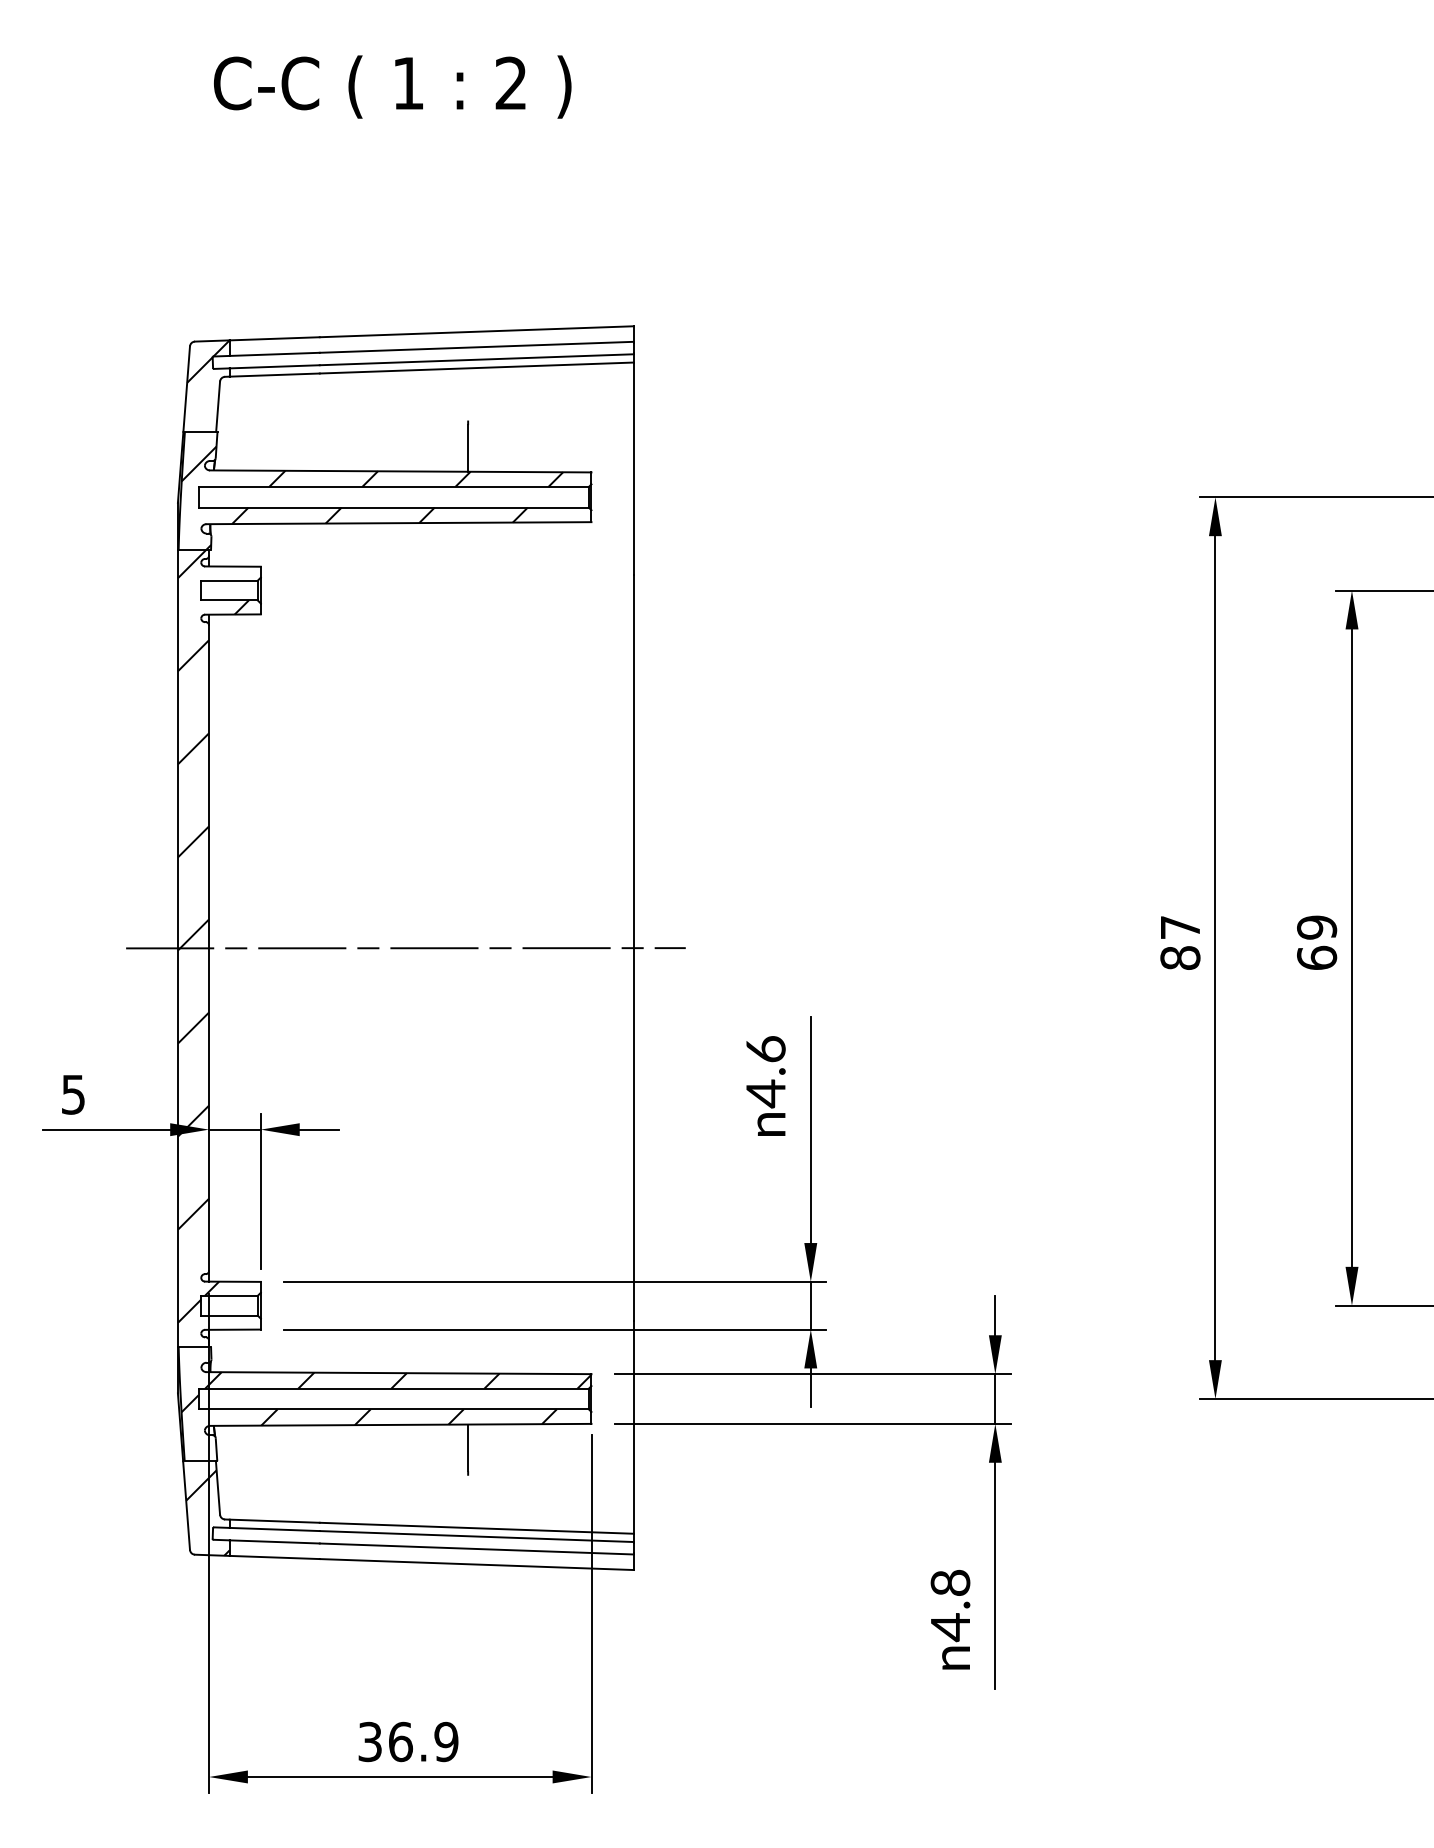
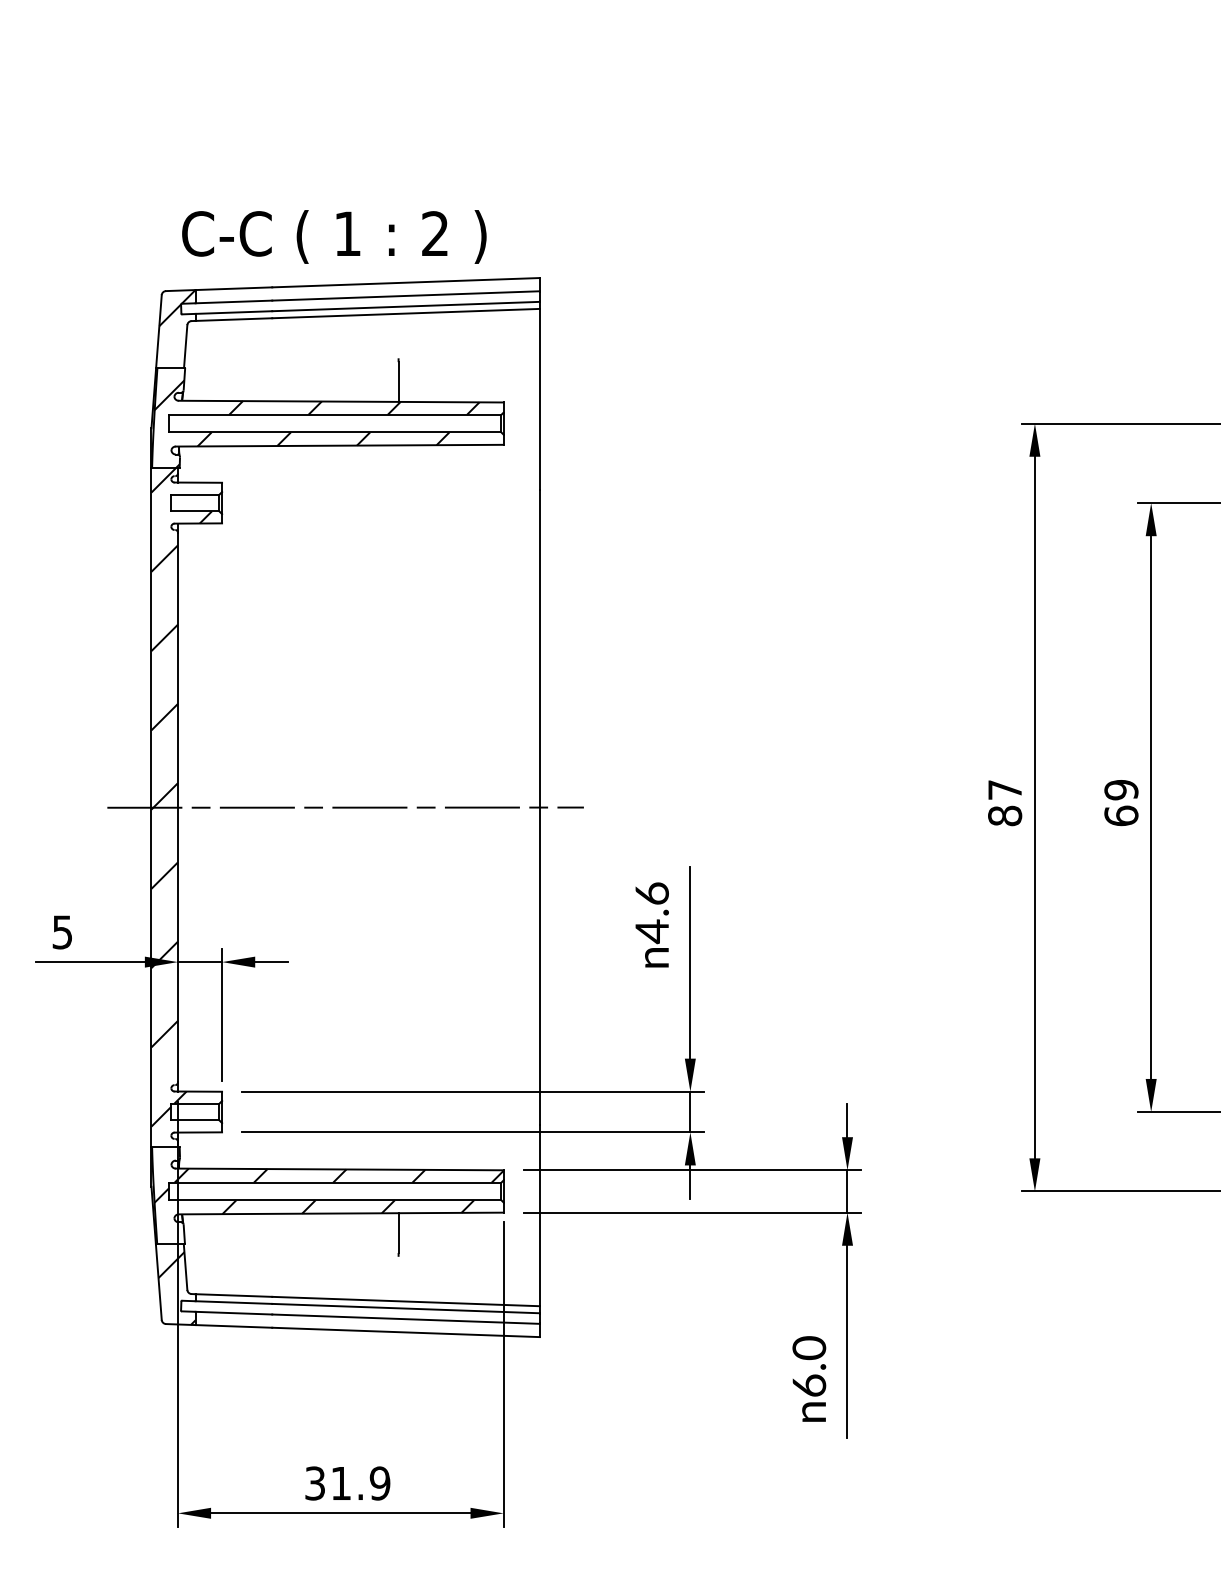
text: (392, 86) -> (334, 236), moved
text: (950, 1605) -> (809, 1367), 4.8 -> 6.0
text: (400, 1741) -> (341, 1483), 36.9 -> 31.9

